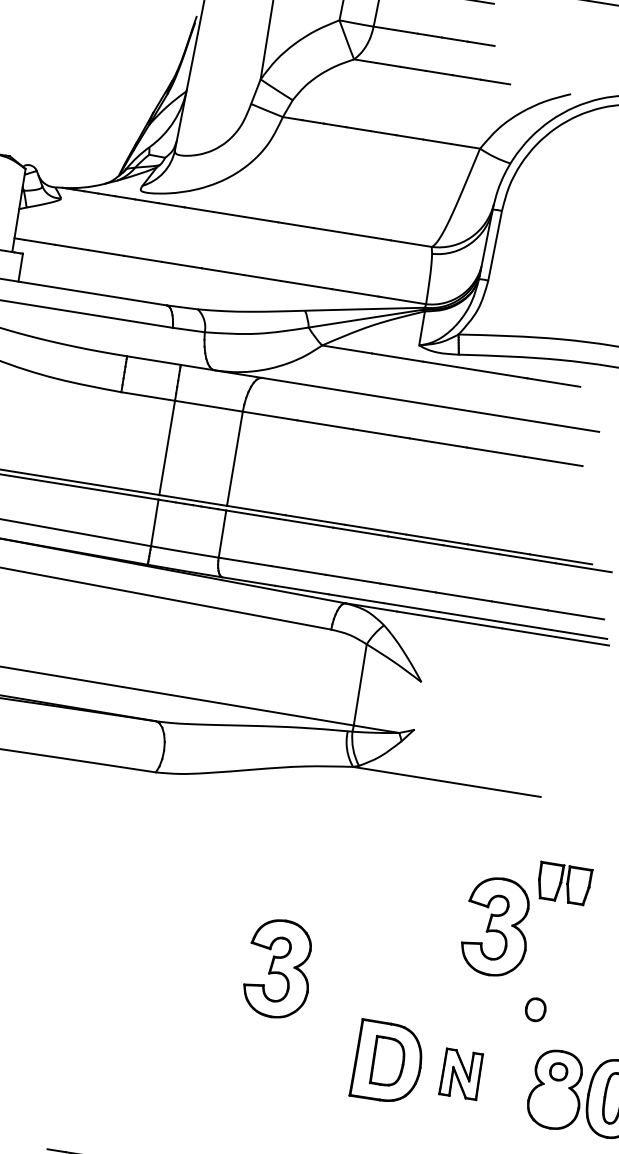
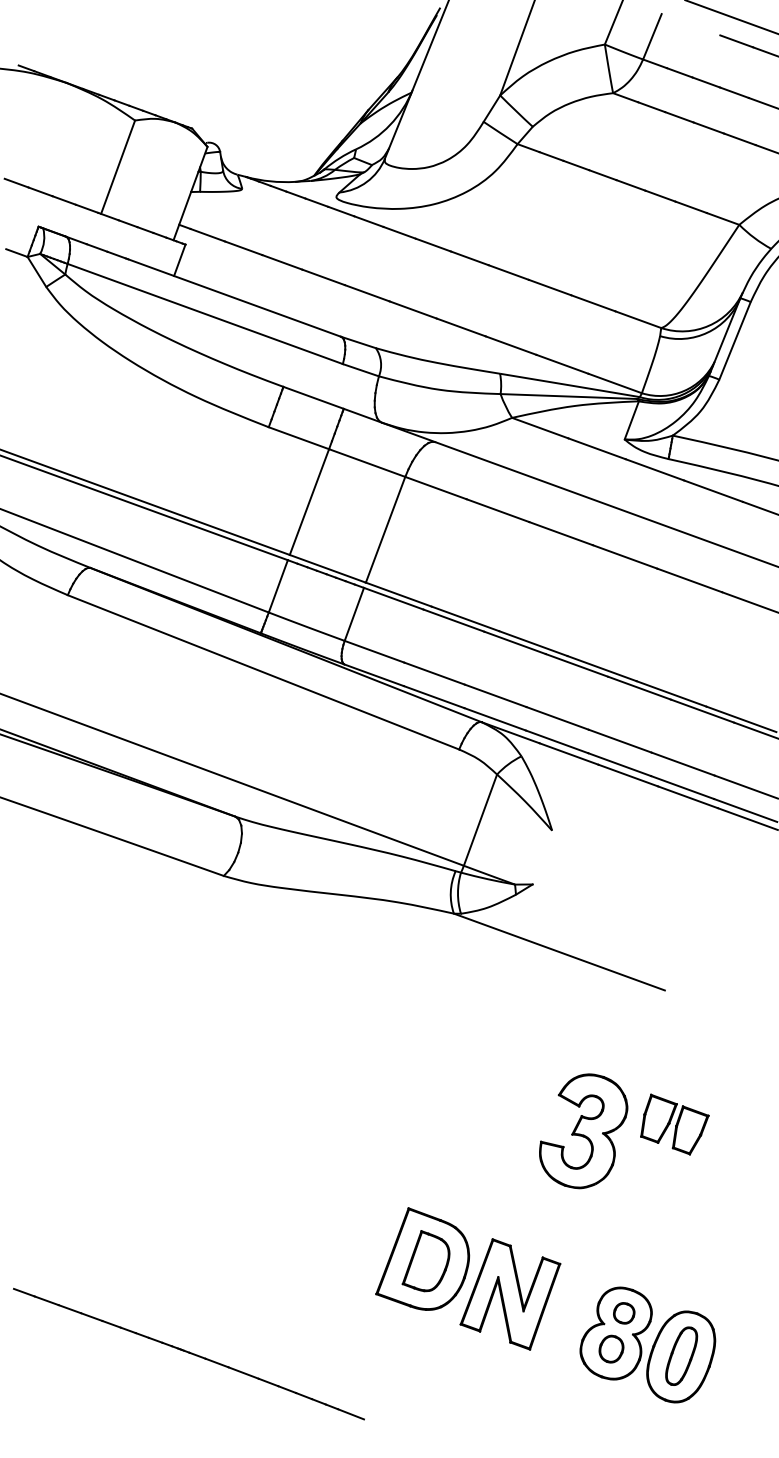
part: (565, 882) -> (674, 1124), moved
part: (277, 969) -> (321, 1131), removed
part: (535, 1009) -> (611, 1348), moved
part: (461, 1074) -> (510, 1294), size x1.67

